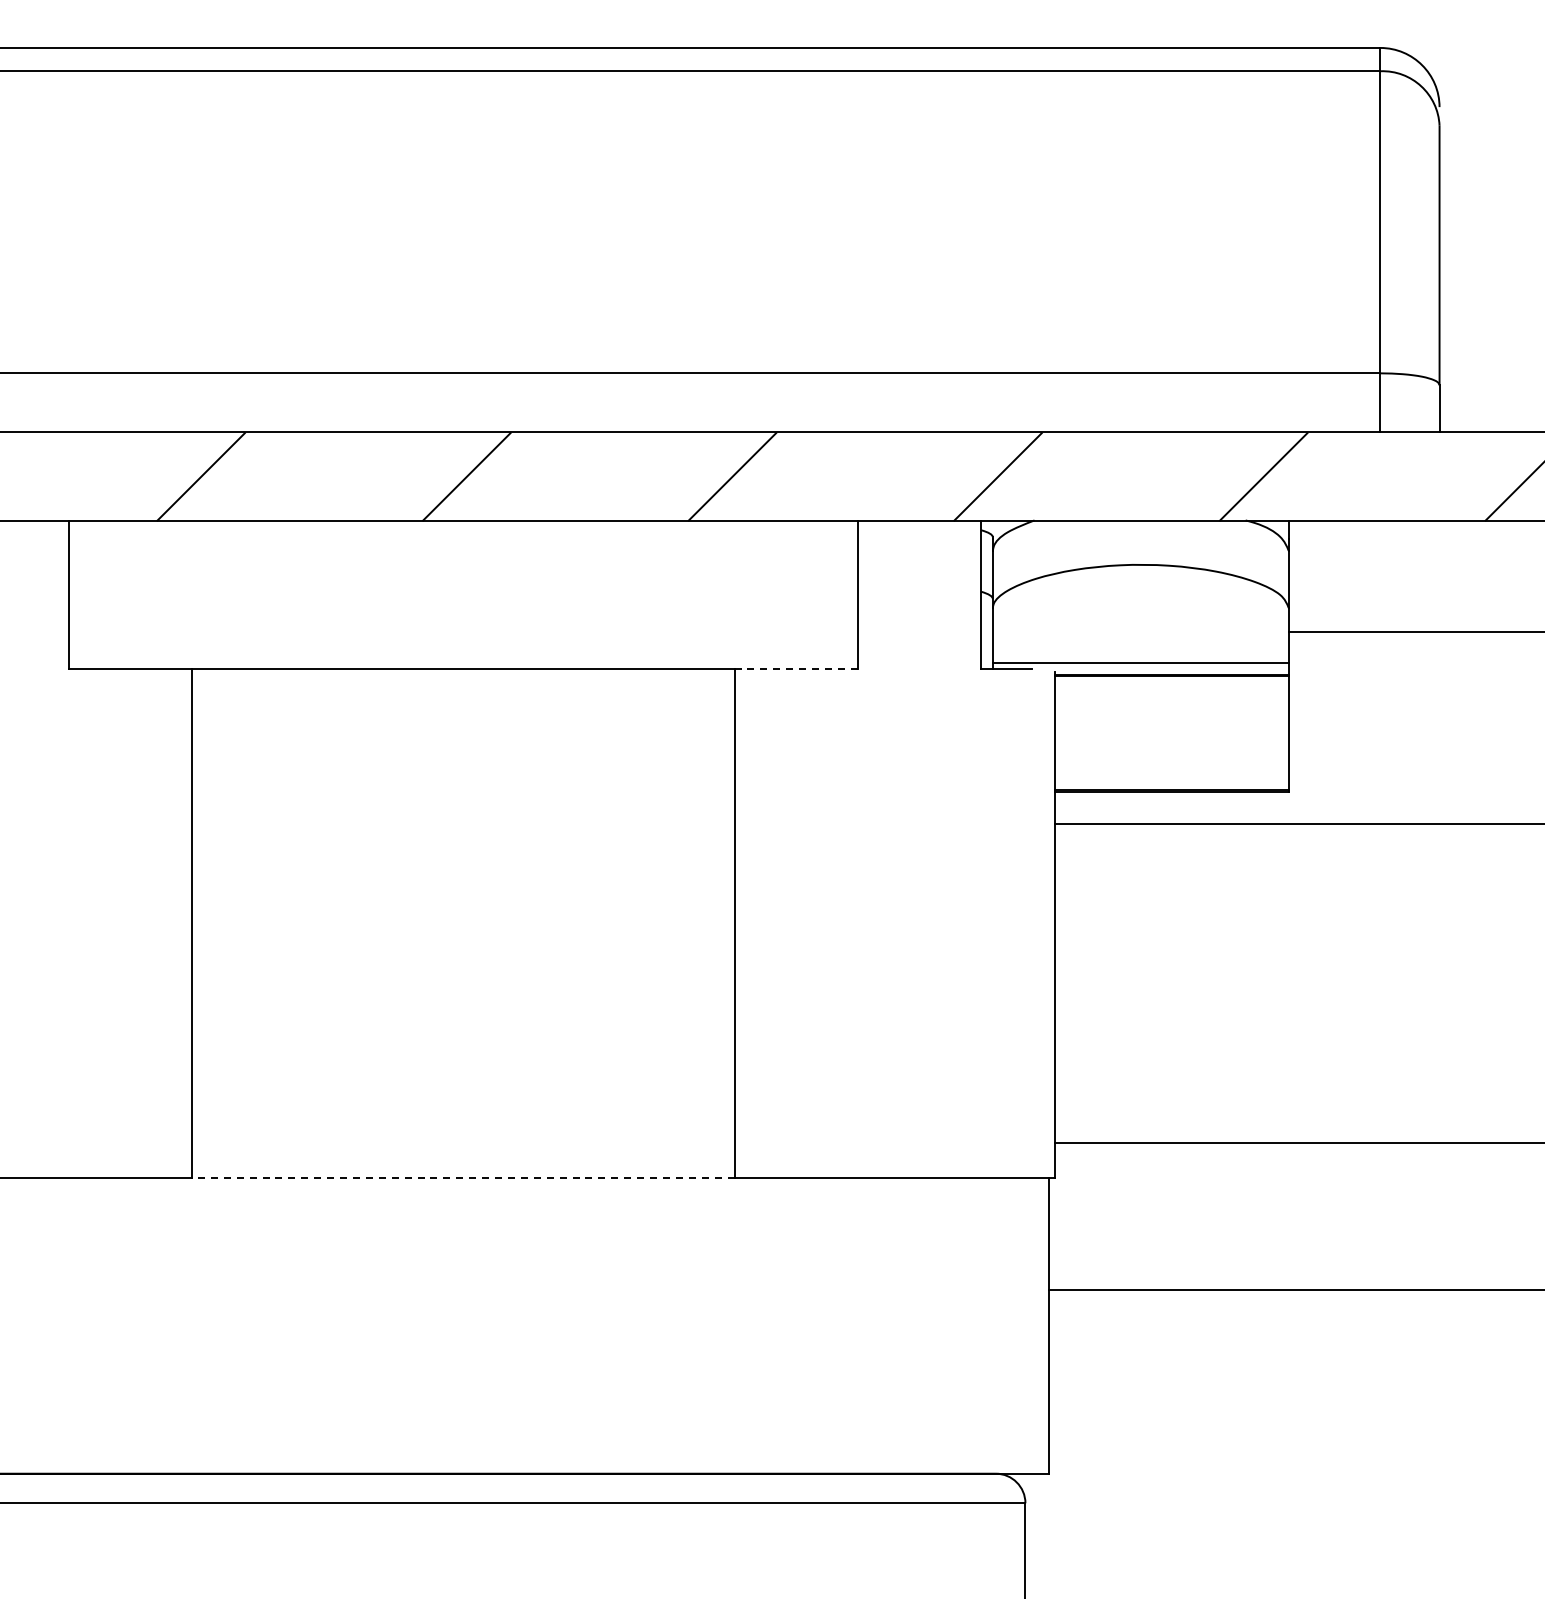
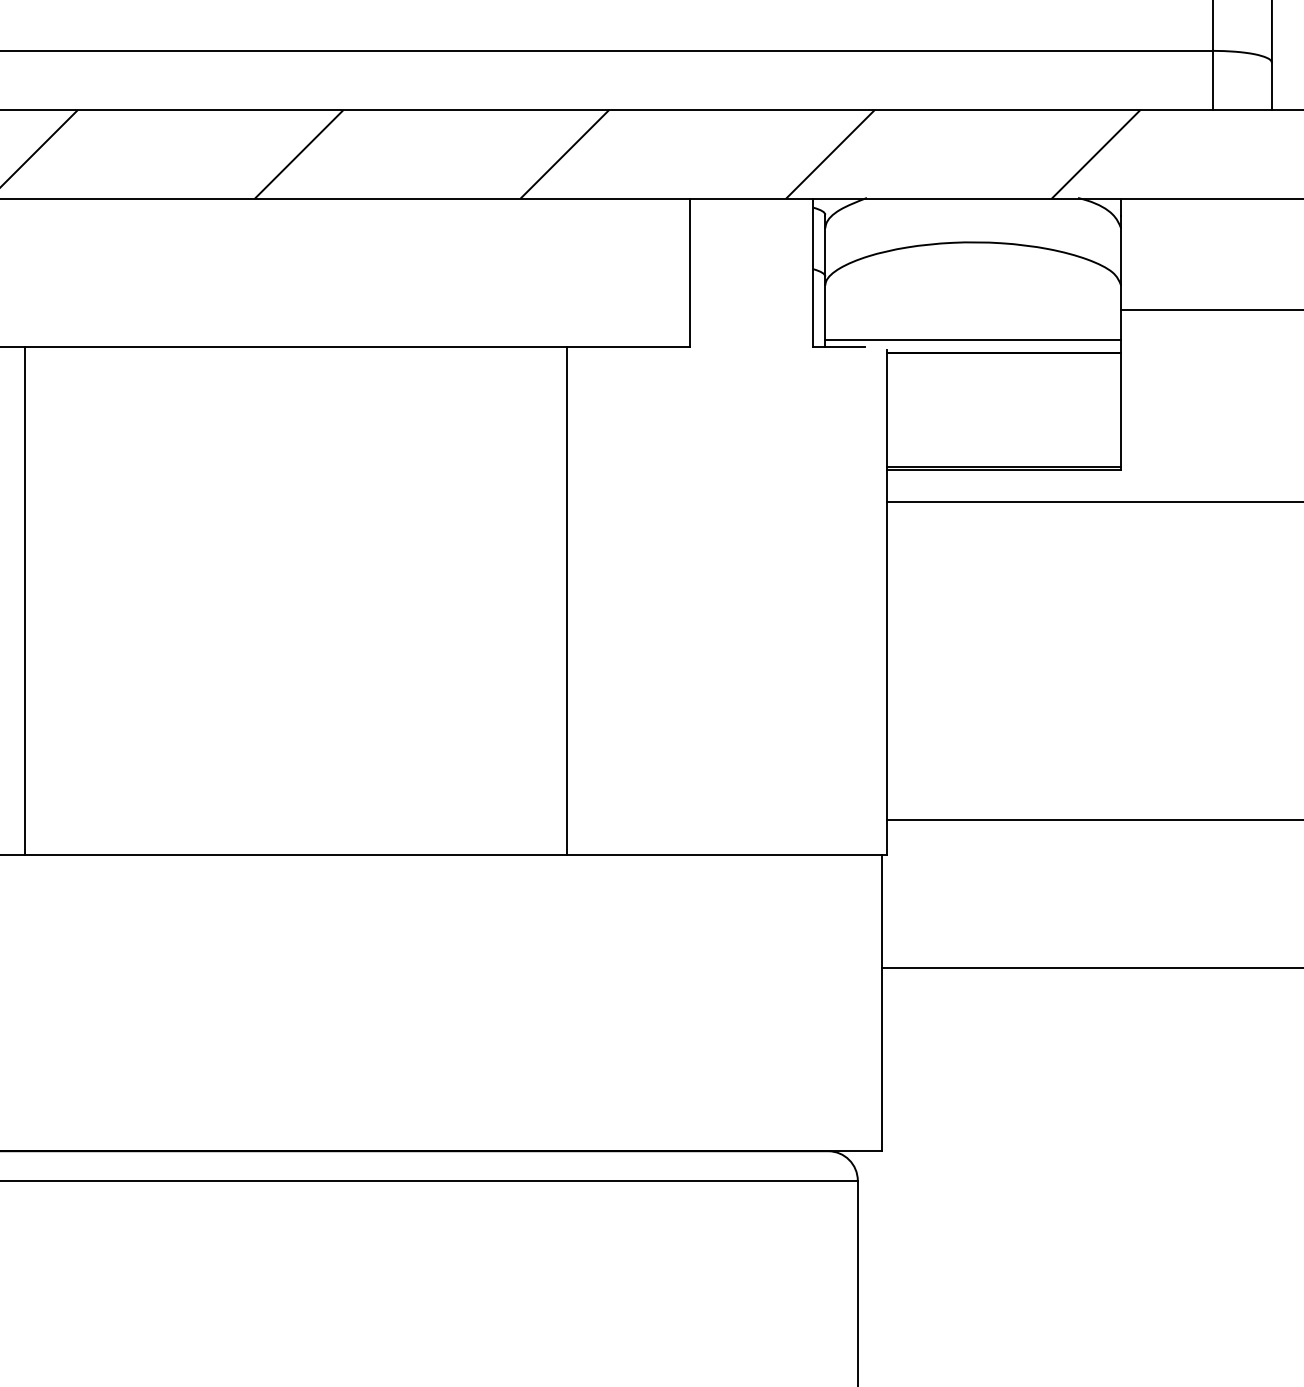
line: (796, 669) -> (628, 347), dashed -> solid
line: (462, 1177) -> (294, 855), dashed -> solid

